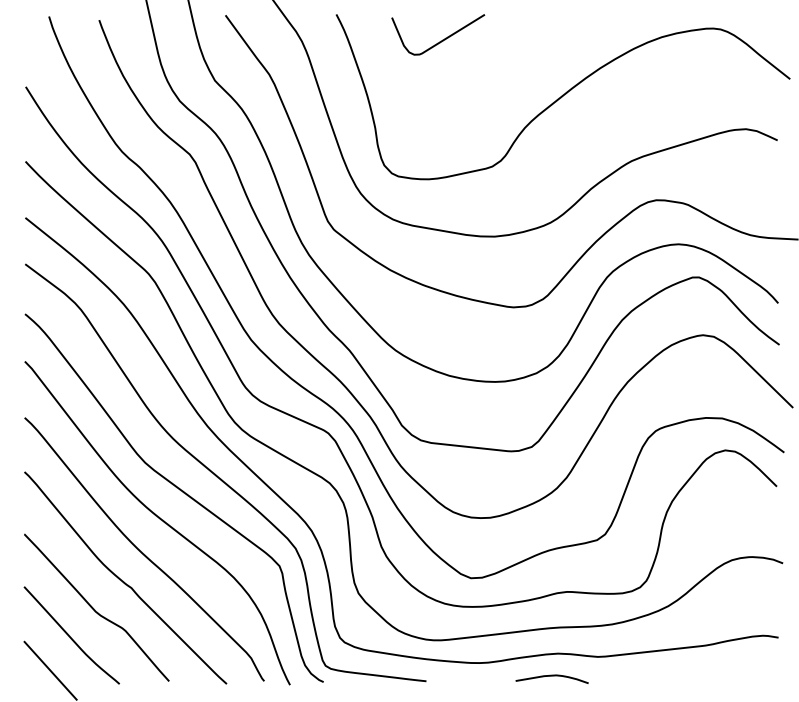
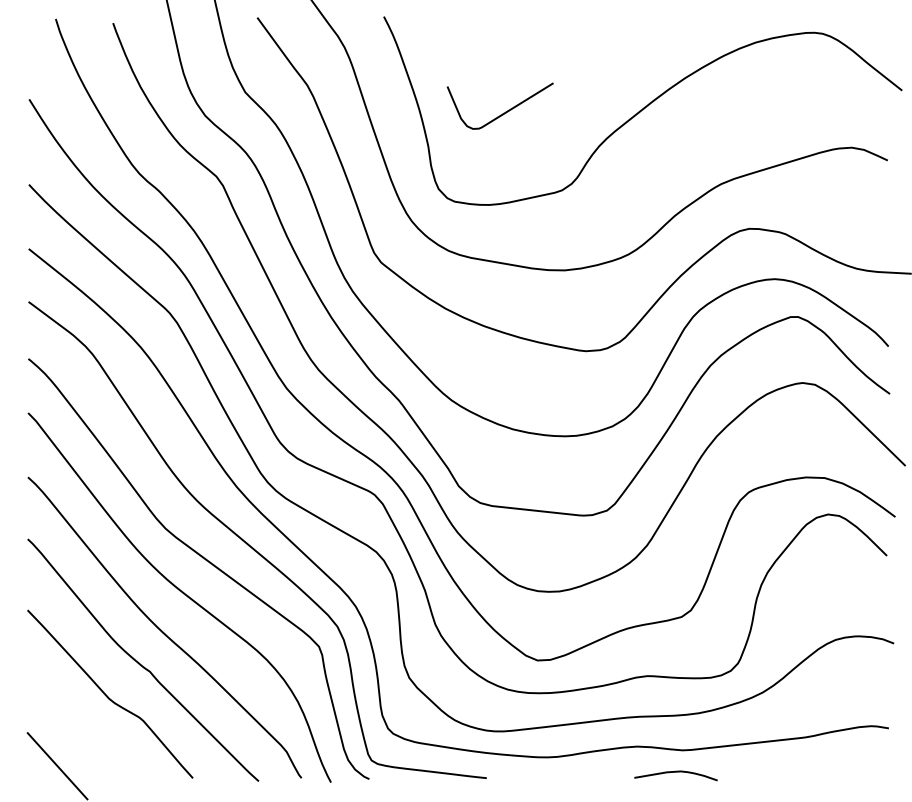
curve: (442, 39) -> (505, 111), moved
curve: (70, 636) -> (80, 727), removed
curve: (551, 676) -> (675, 772), moved

